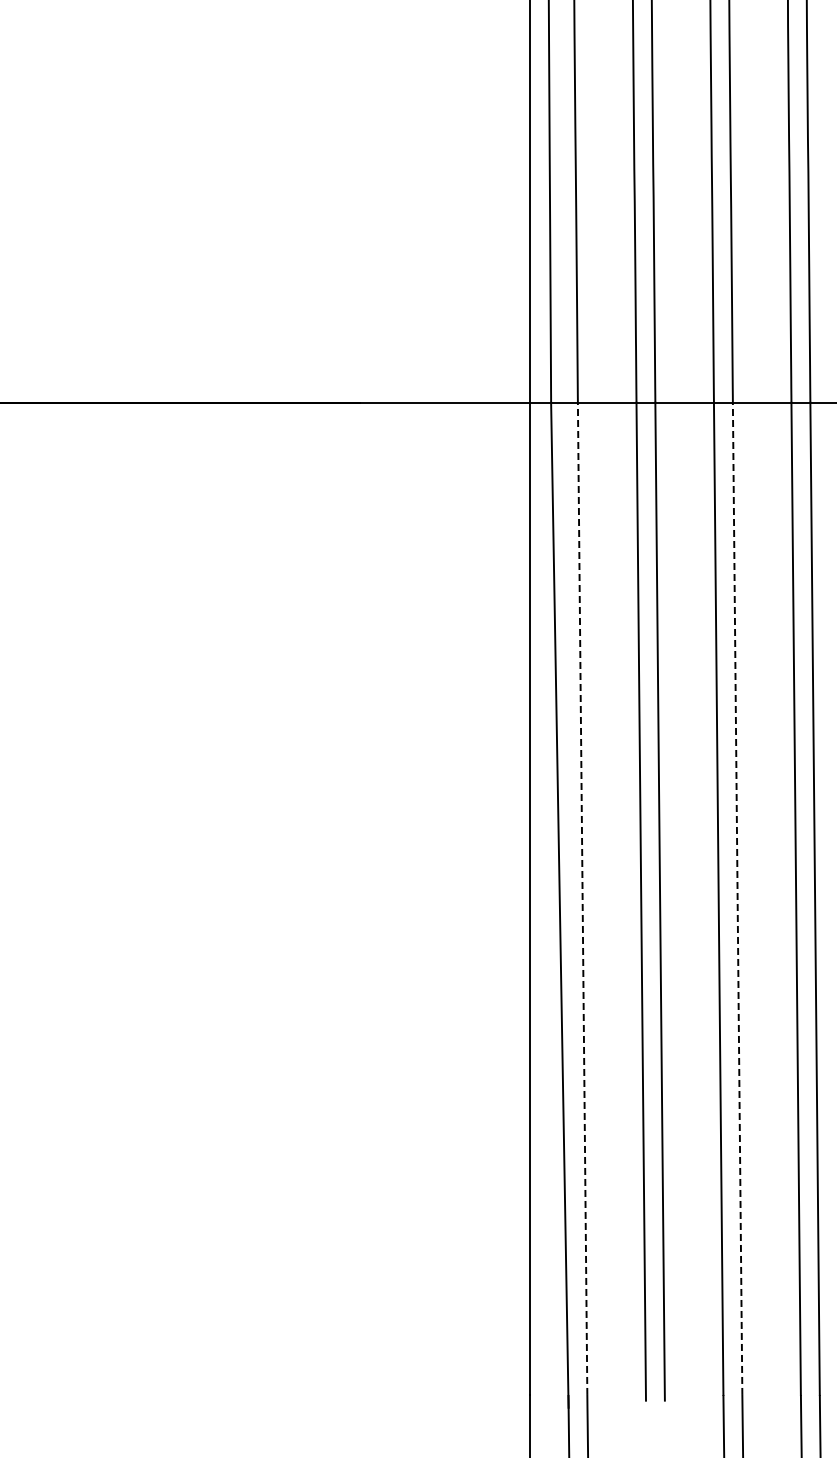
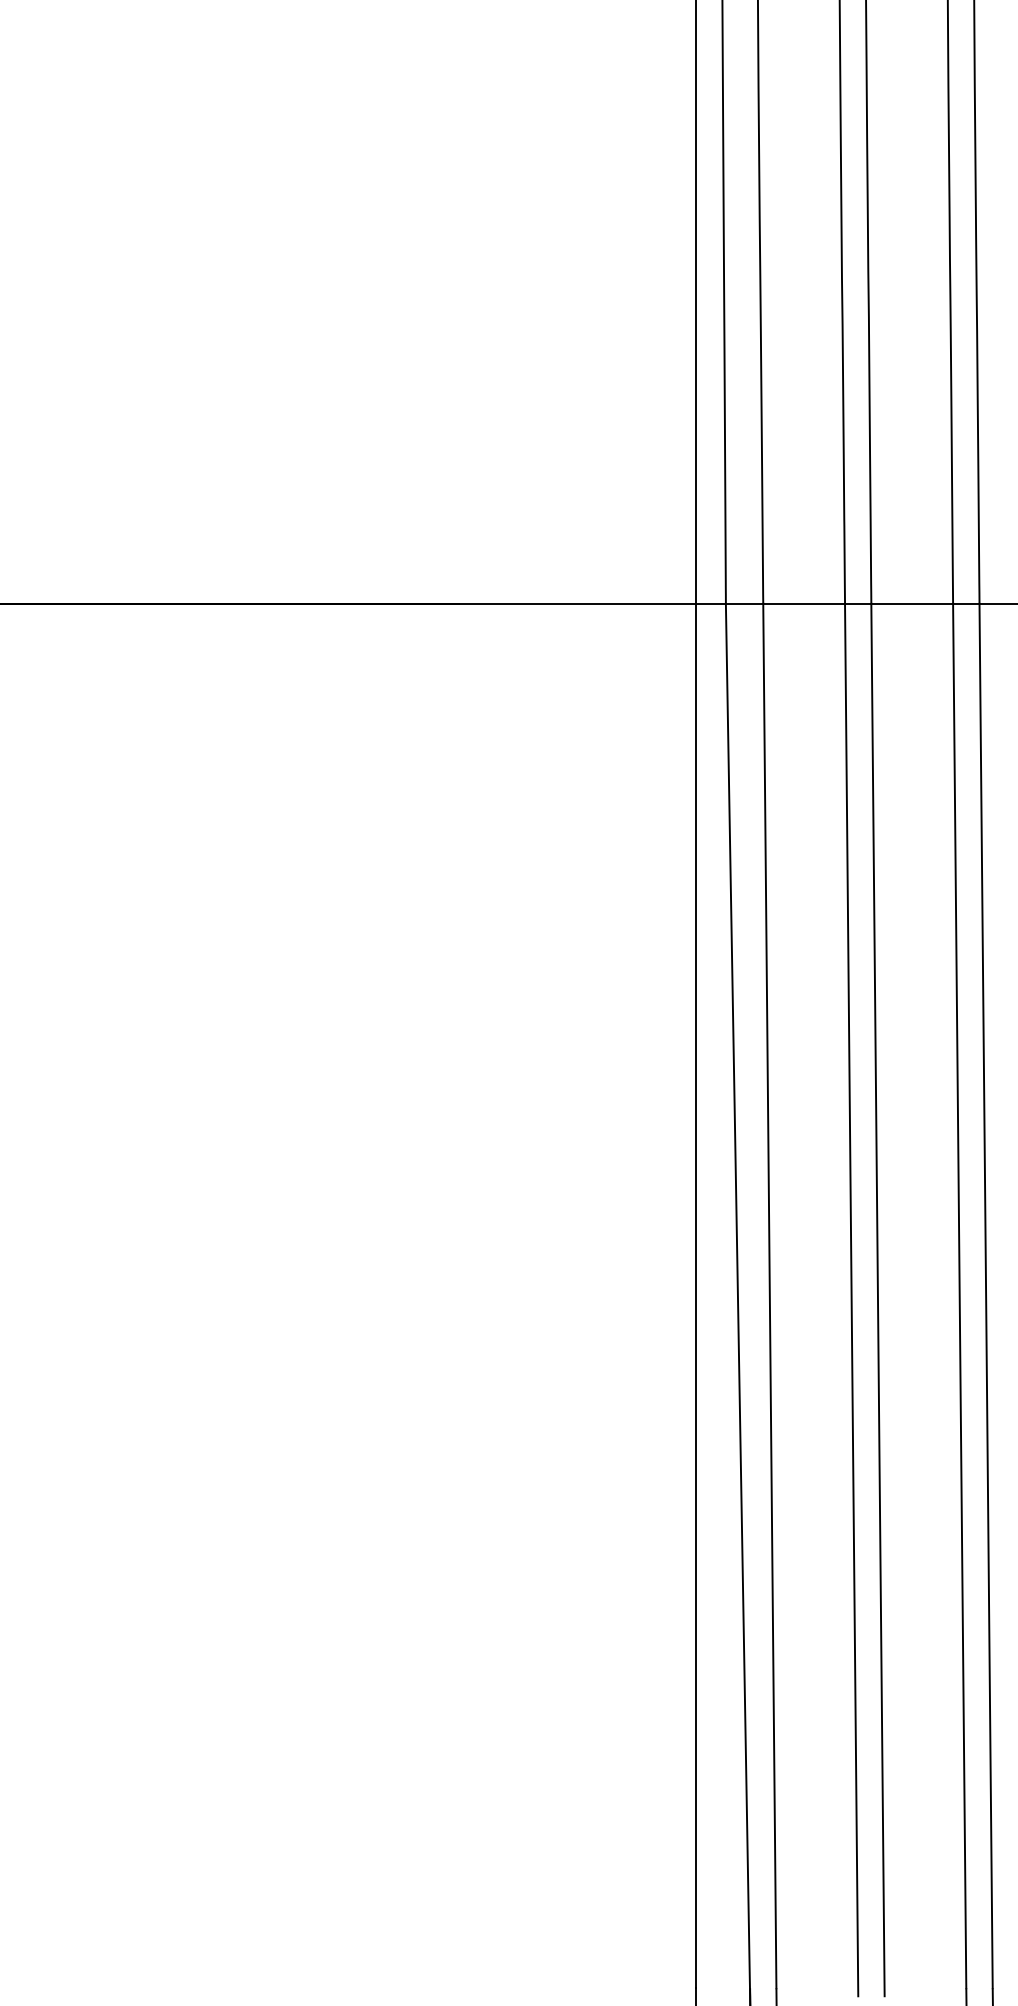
line: (582, 898) -> (769, 1295), dashed -> solid
line: (737, 898) -> (985, 1295), dashed -> solid

